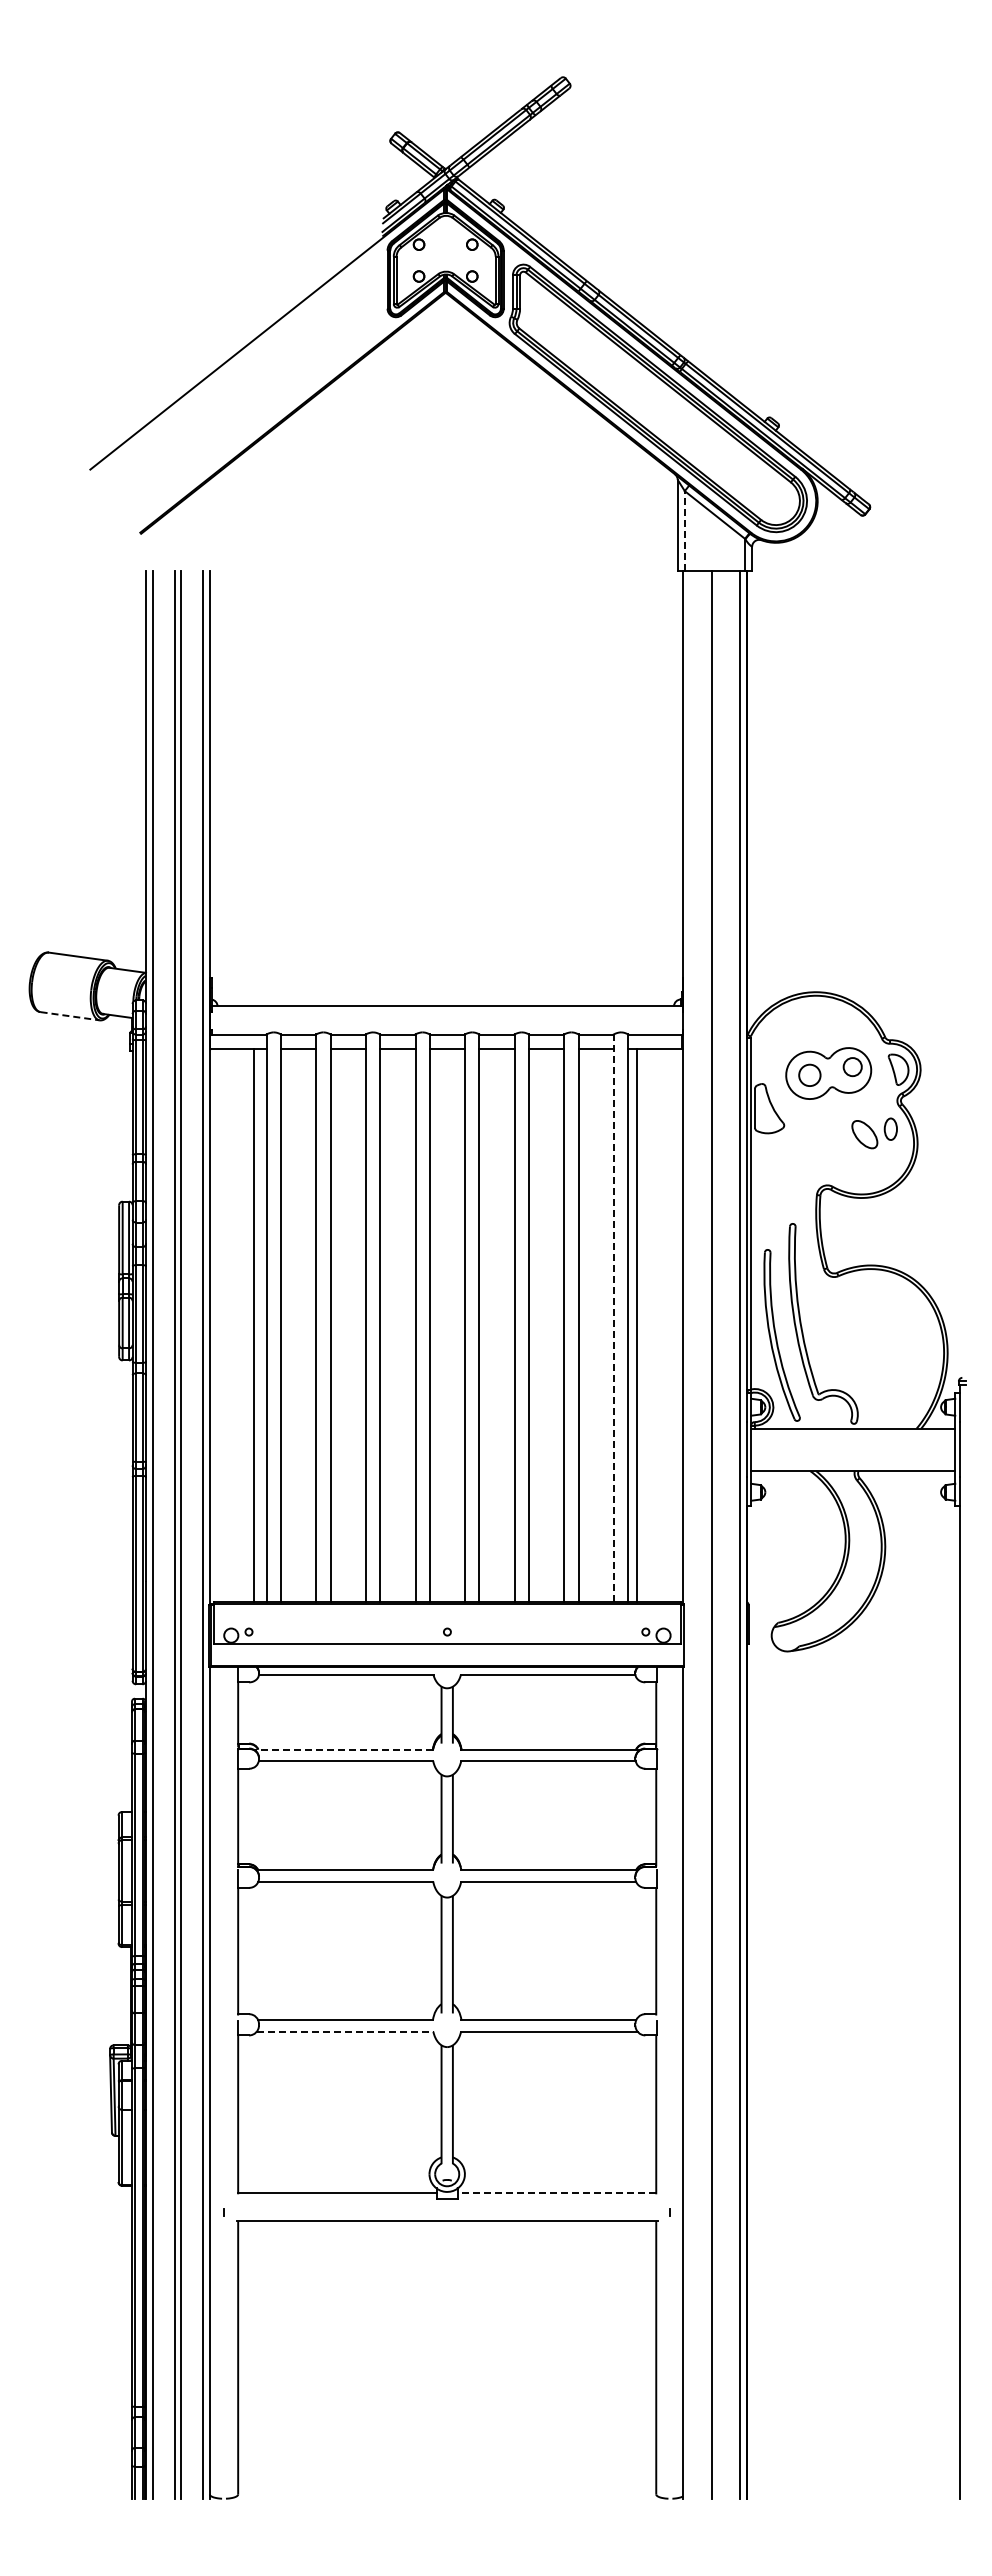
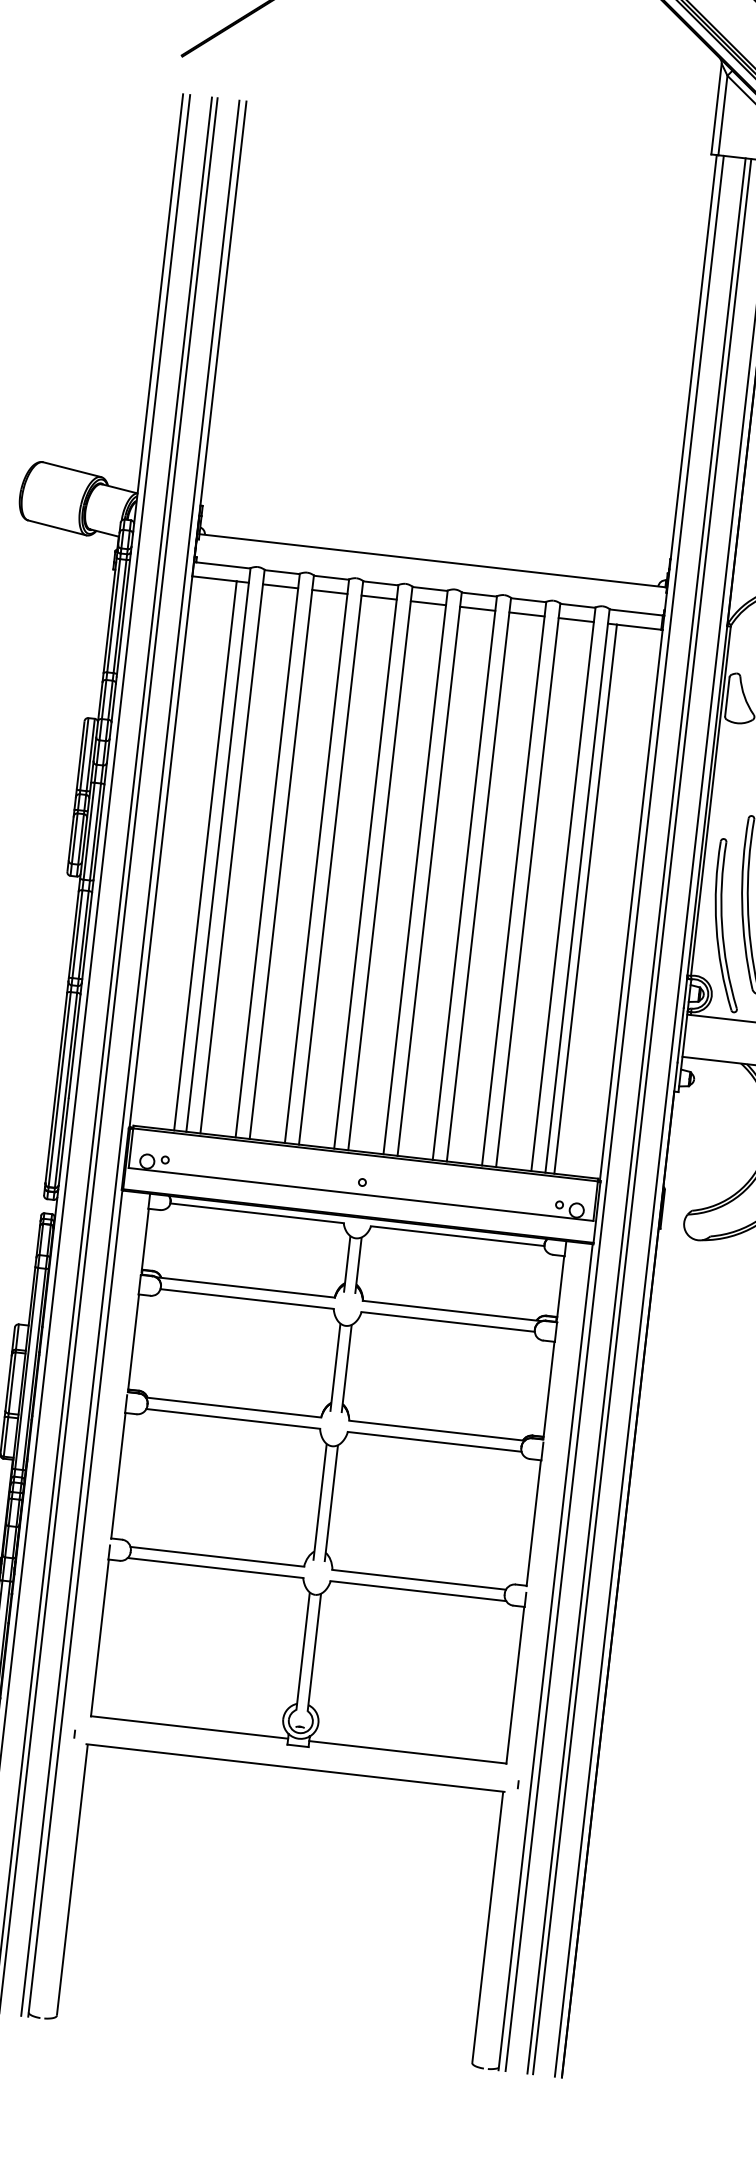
line: (684, 530) -> (722, 114), dashed -> solid
line: (70, 1016) -> (57, 528), dashed -> solid
line: (613, 1318) -> (562, 889), dashed -> solid
line: (690, 1534) -> (614, 1113), added
line: (717, 1534) -> (641, 1116), added
line: (343, 1749) -> (245, 1287), dashed -> solid
line: (345, 2031) -> (215, 1567), dashed -> solid
line: (556, 2193) -> (407, 1752), dashed -> solid

